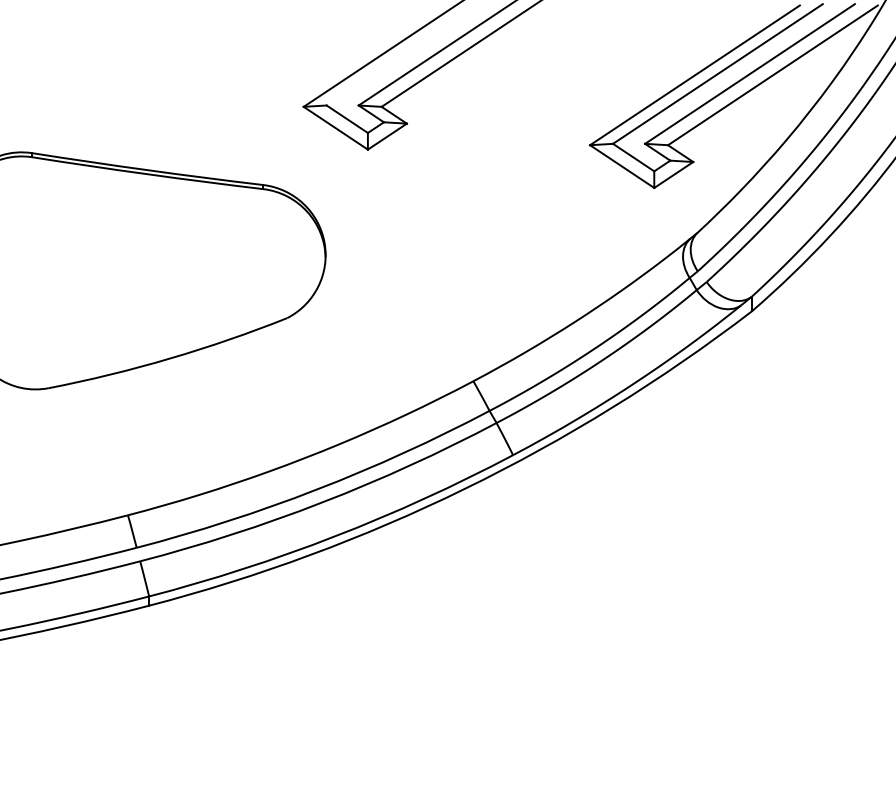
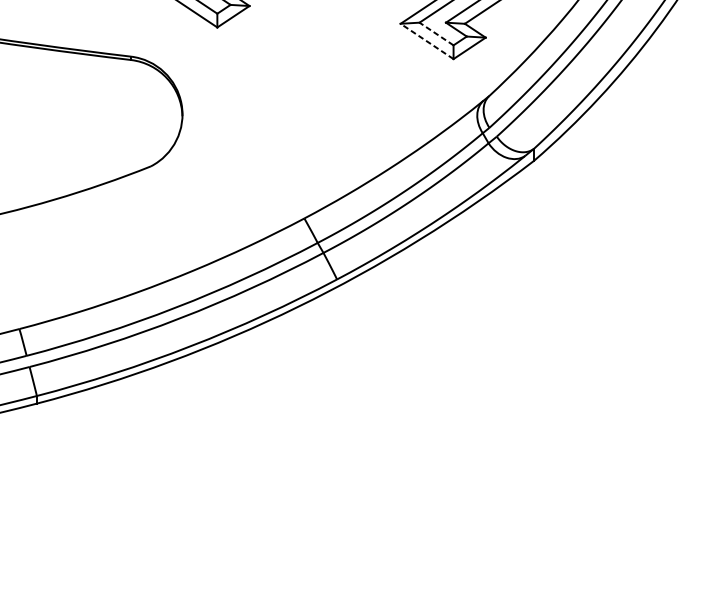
line: (633, 157) -> (436, 33), solid -> dashed
line: (622, 166) -> (427, 41), solid -> dashed

